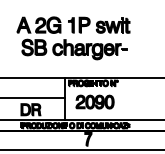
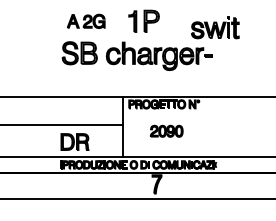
part: (38, 25) -> (85, 21), size x0.6
part: (113, 25) -> (215, 27), moved
part: (95, 102) -> (166, 131), size x0.6

